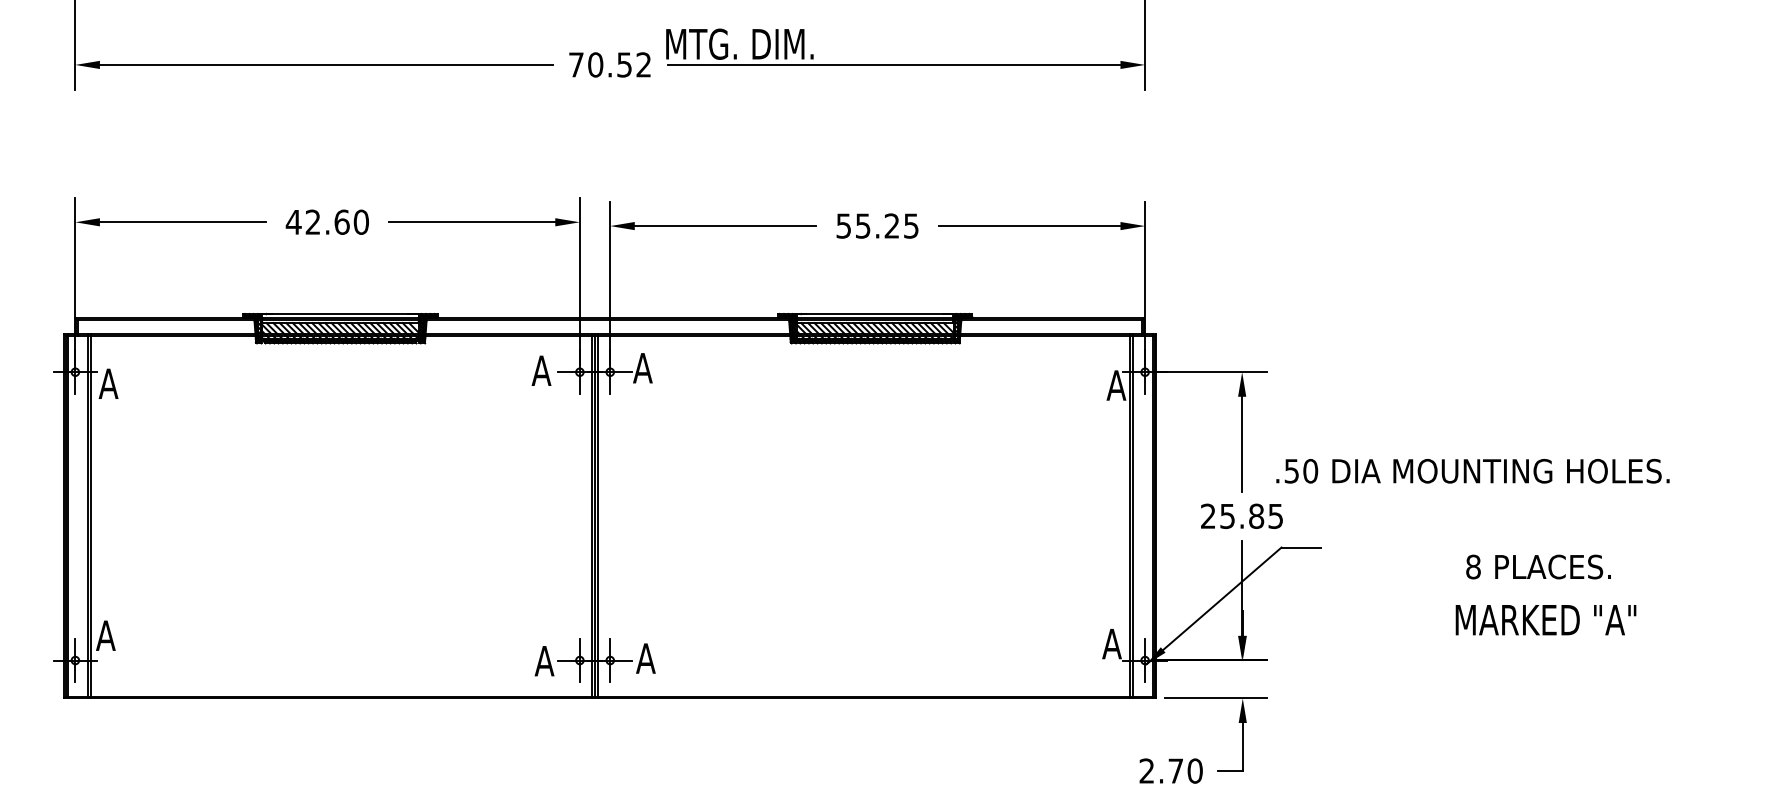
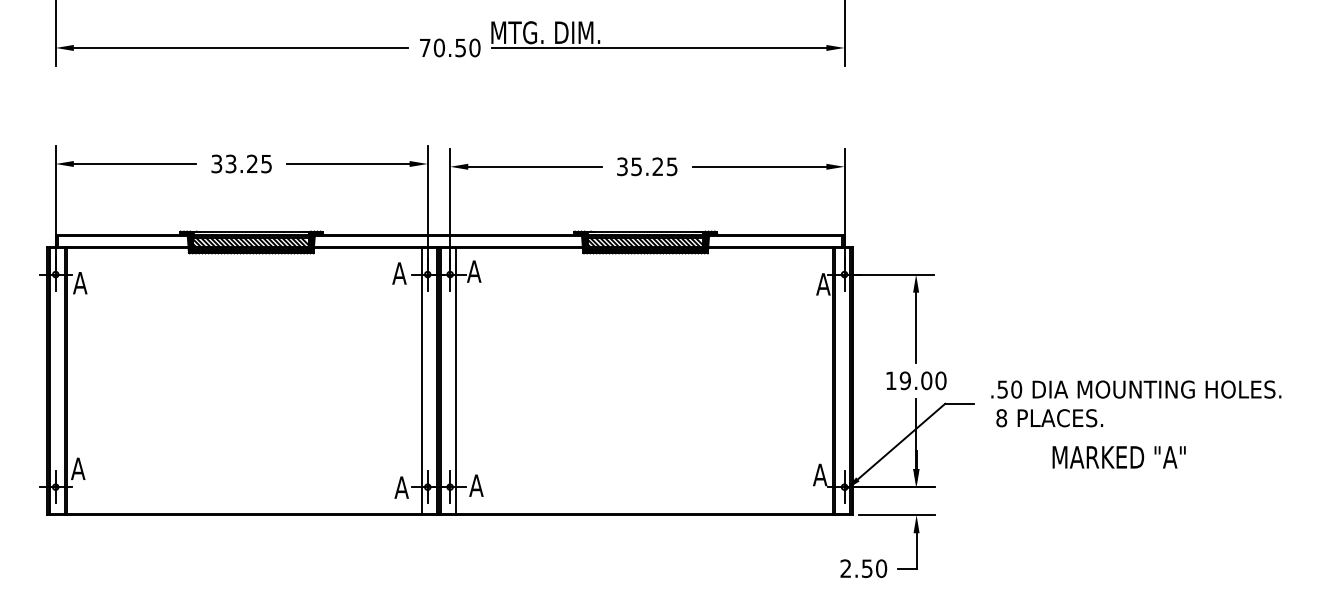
text: (643, 64) -> (474, 47), 70.52 -> 70.50
text: (327, 221) -> (241, 163), 42.60 -> 33.25
text: (843, 225) -> (622, 166), 55.25 -> 35.25
text: (1473, 471) -> (1136, 389), moved
line: (572, 515) -> (422, 380), added
line: (617, 515) -> (455, 380), added
text: (1241, 515) -> (915, 380), 25.85 -> 19.00
text: (1538, 567) -> (1049, 418), moved
text: (1545, 620) -> (1118, 457), moved
text: (1176, 770) -> (867, 568), 2.70 -> 2.50

